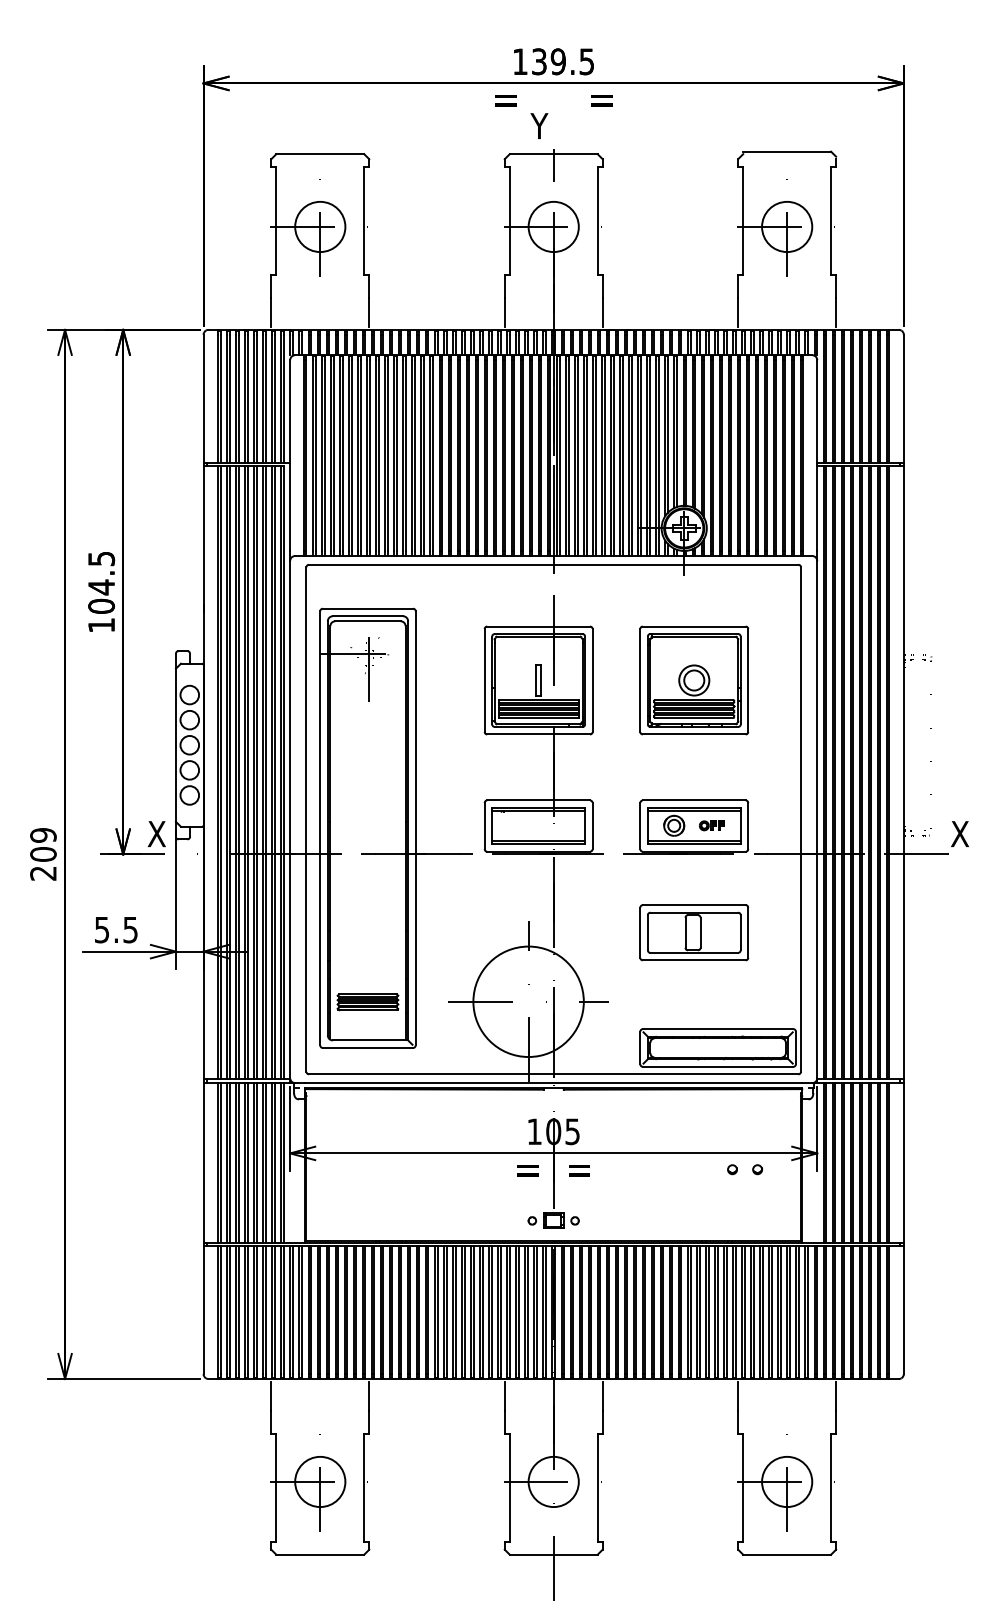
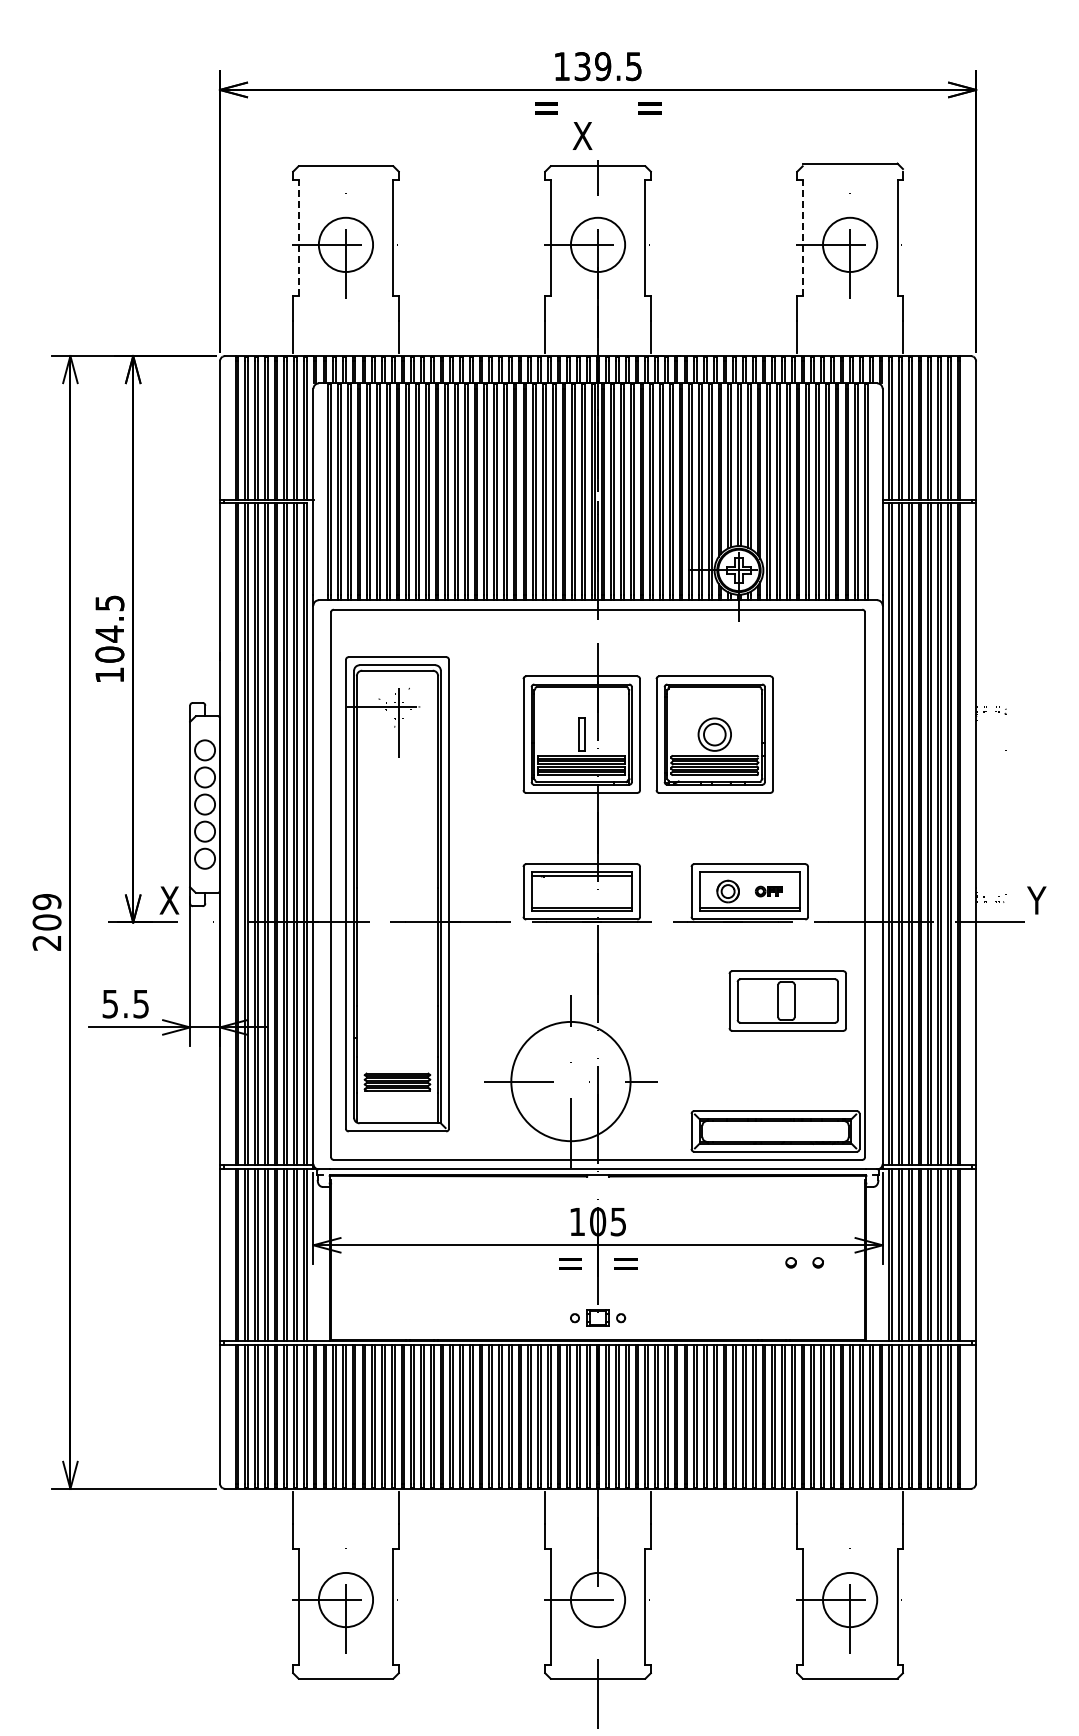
text: (539, 125) -> (582, 135), Y -> X
line: (276, 220) -> (298, 237), solid -> dashed
line: (743, 220) -> (802, 237), solid -> dashed
part: (693, 680) -> (714, 734), moved
line: (693, 810) -> (749, 875), removed
text: (959, 834) -> (1036, 900), X -> Y
part: (693, 932) -> (787, 1000), moved

